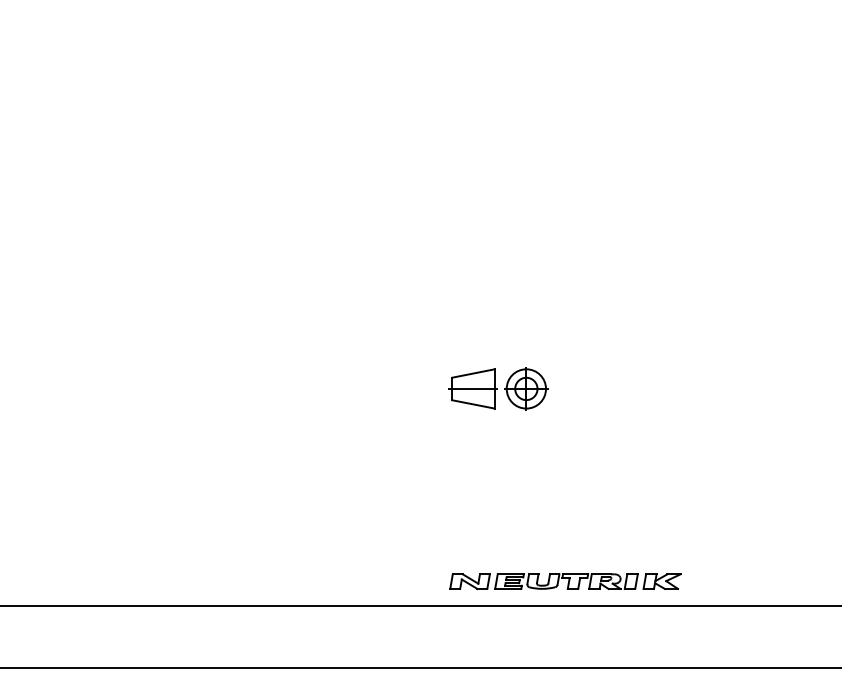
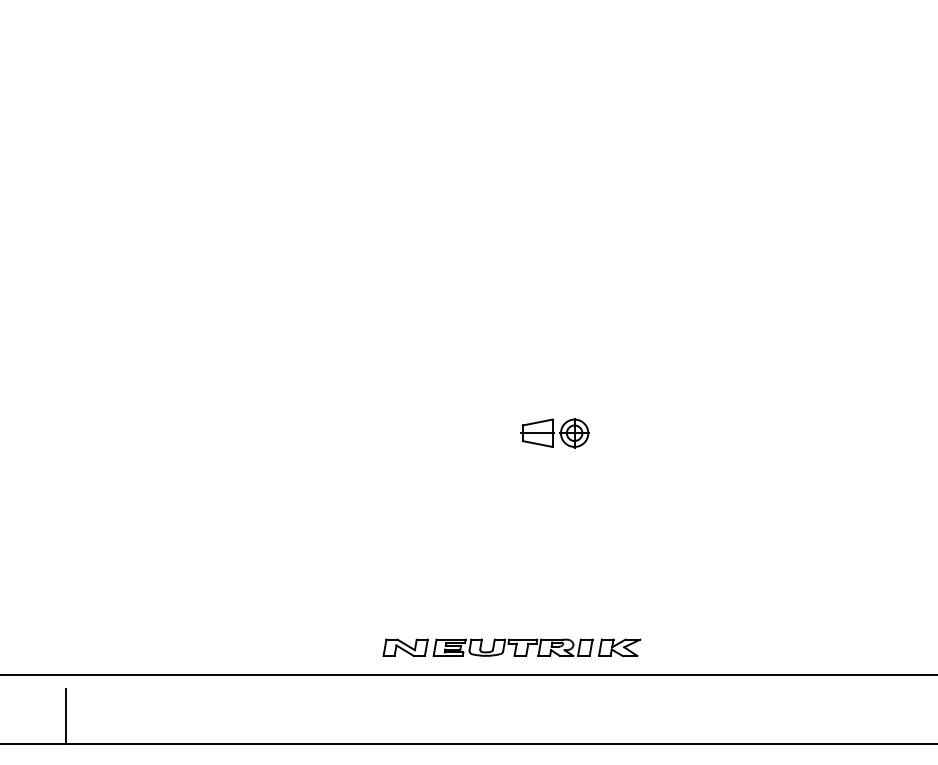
part: (497, 389) -> (554, 433), size x0.62
part: (565, 581) -> (511, 647), moved
line: (58, 643) -> (65, 716), added

